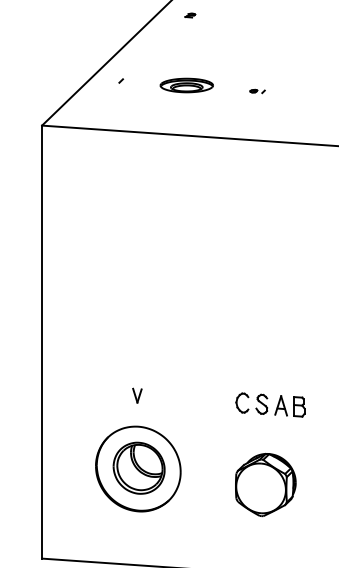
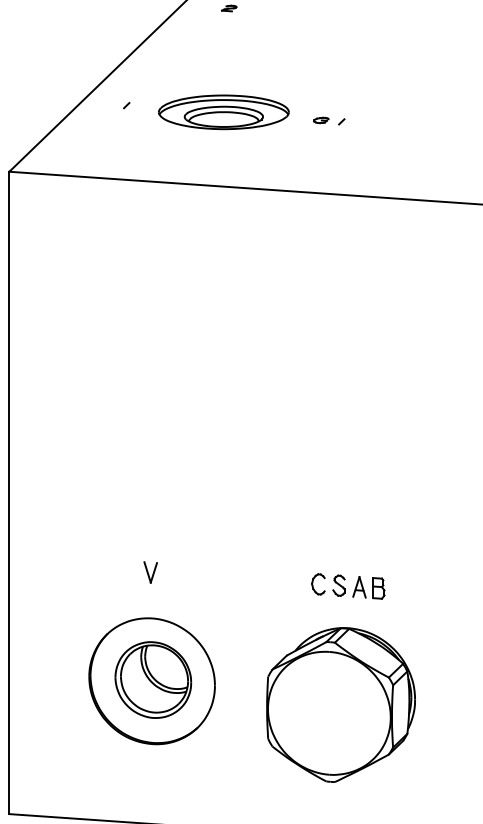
part: (186, 85) -> (223, 112), size x1.67
part: (257, 91) -> (328, 121), size x1.43
part: (270, 405) -> (348, 586), size x0.71
part: (265, 484) -> (340, 704), size x1.67

